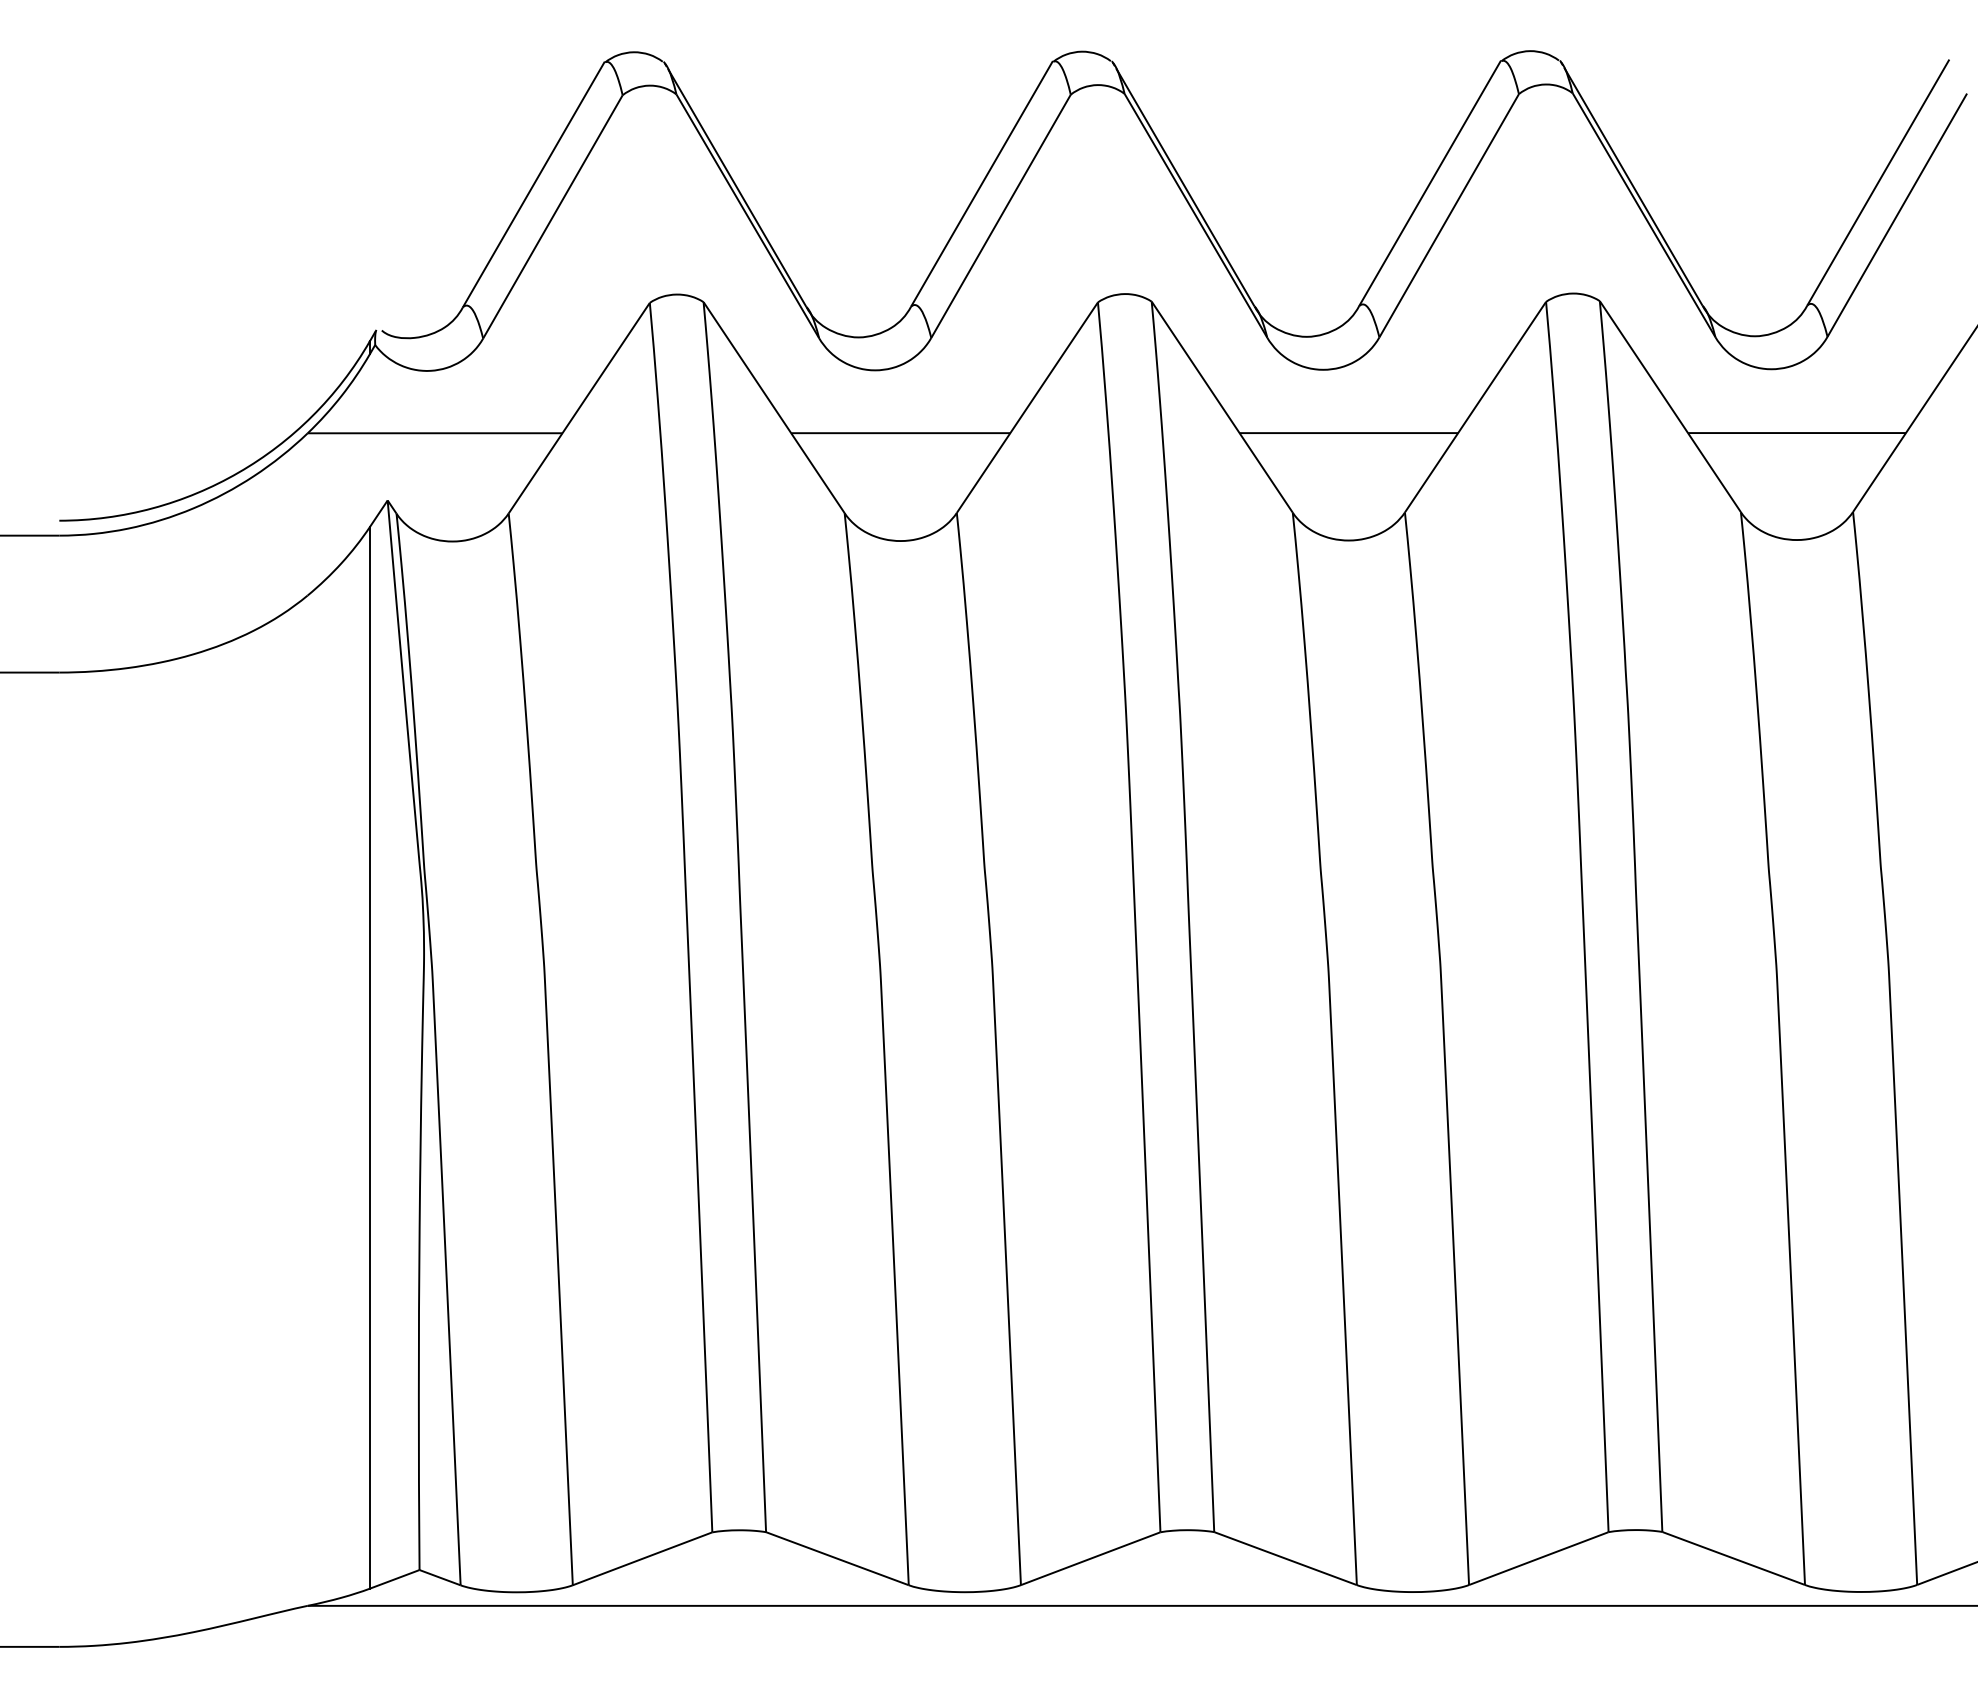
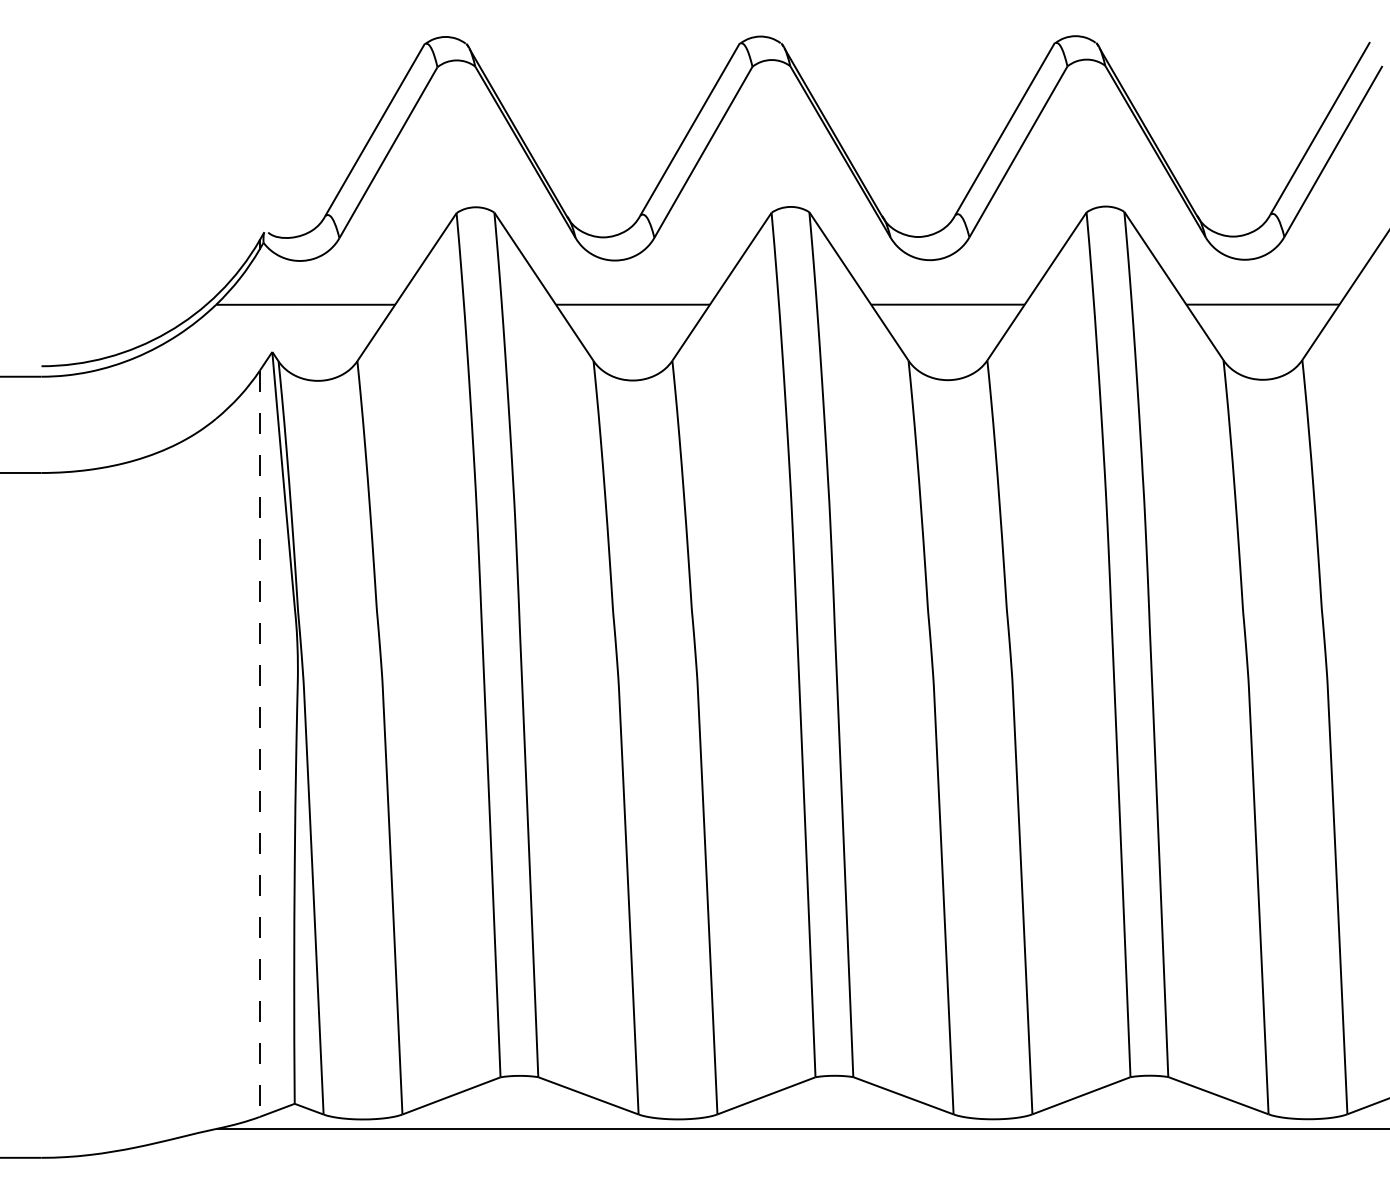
line: (369, 1057) -> (259, 743), solid -> dashed

